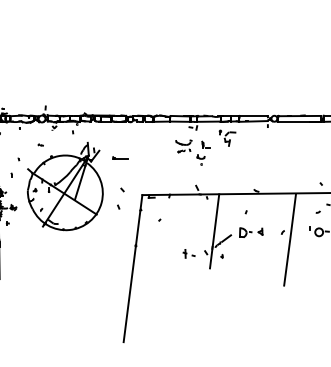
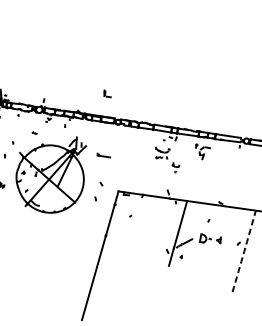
part: (205, 144) -> (107, 93), moved
arc: (290, 240) -> (244, 251), solid -> dashed
part: (188, 253) -> (151, 249), removed

